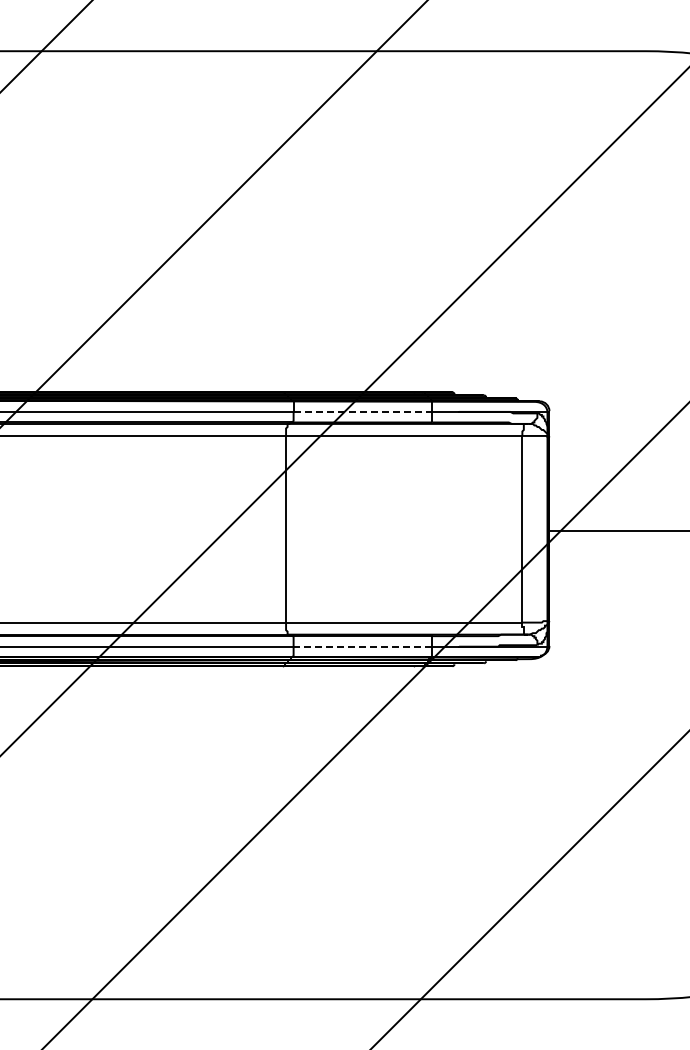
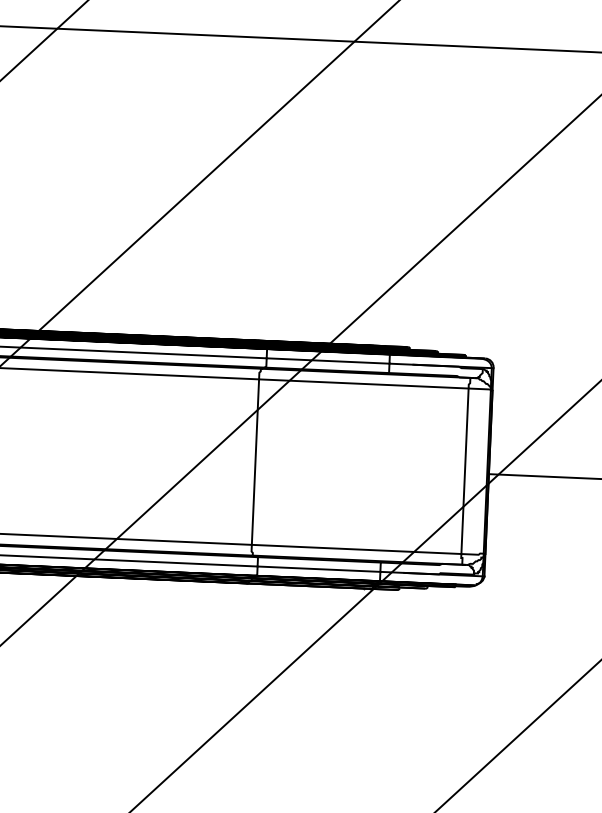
line: (363, 411) -> (328, 360), dashed -> solid
line: (362, 646) -> (318, 569), dashed -> solid

